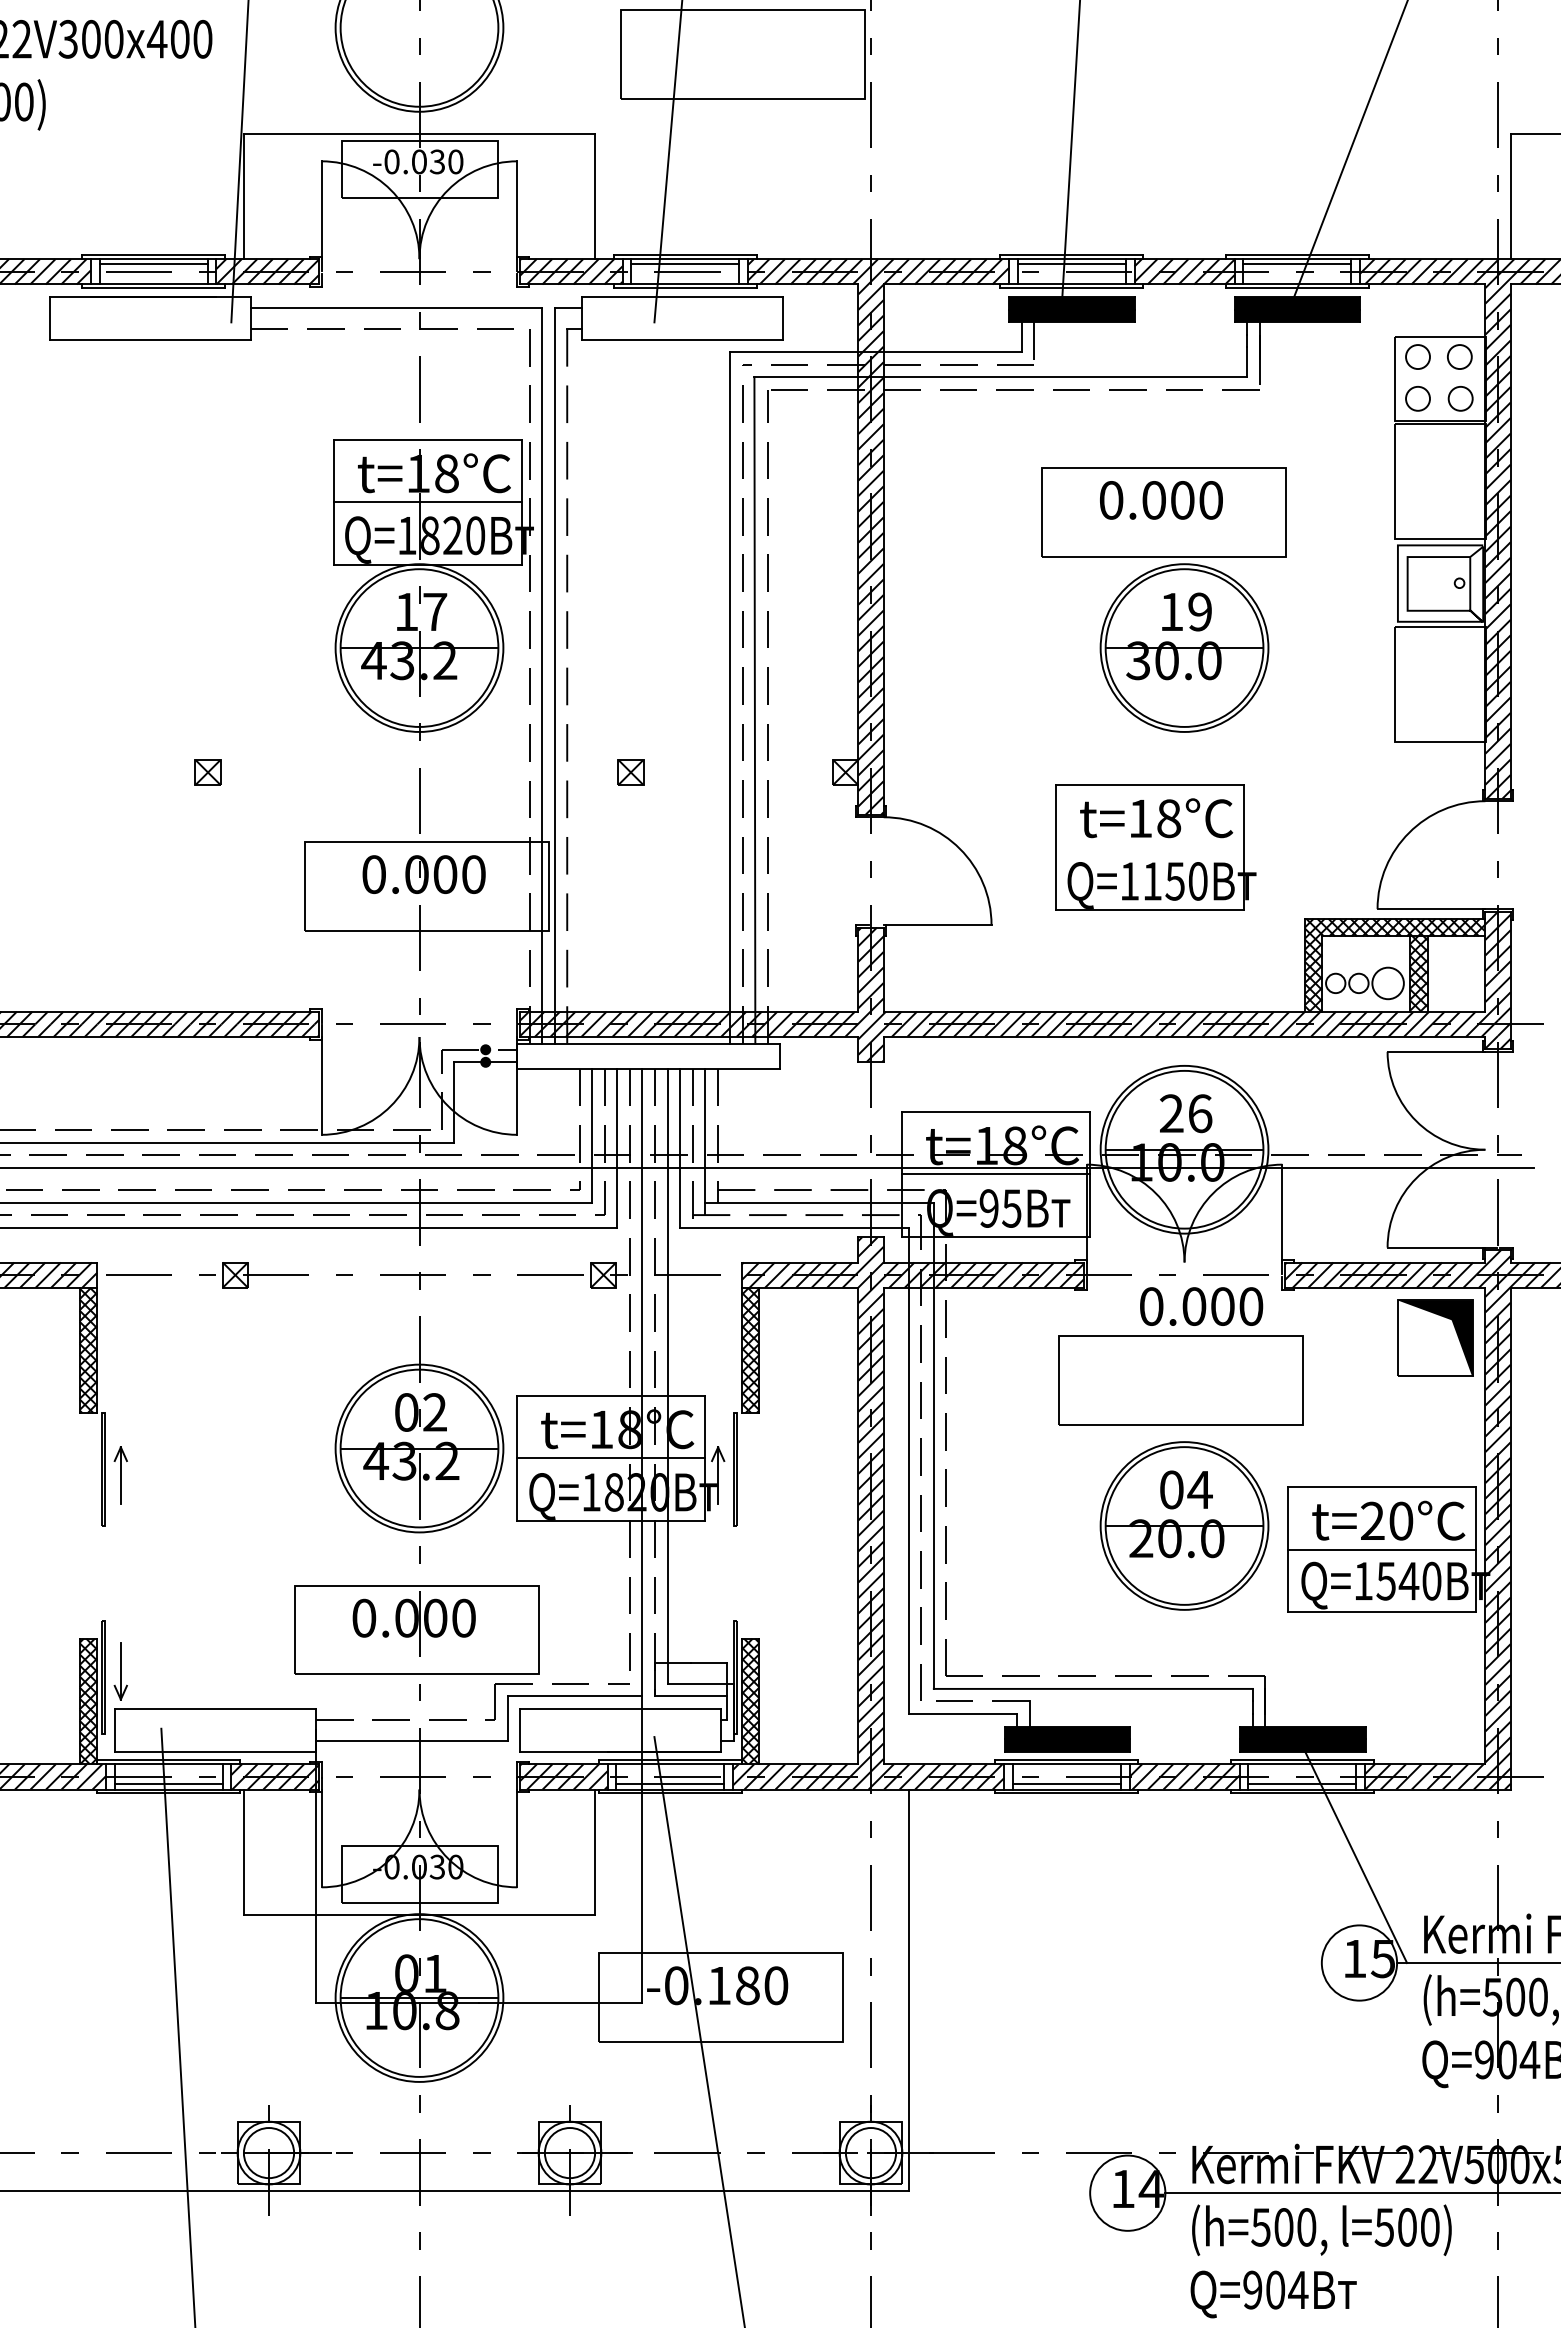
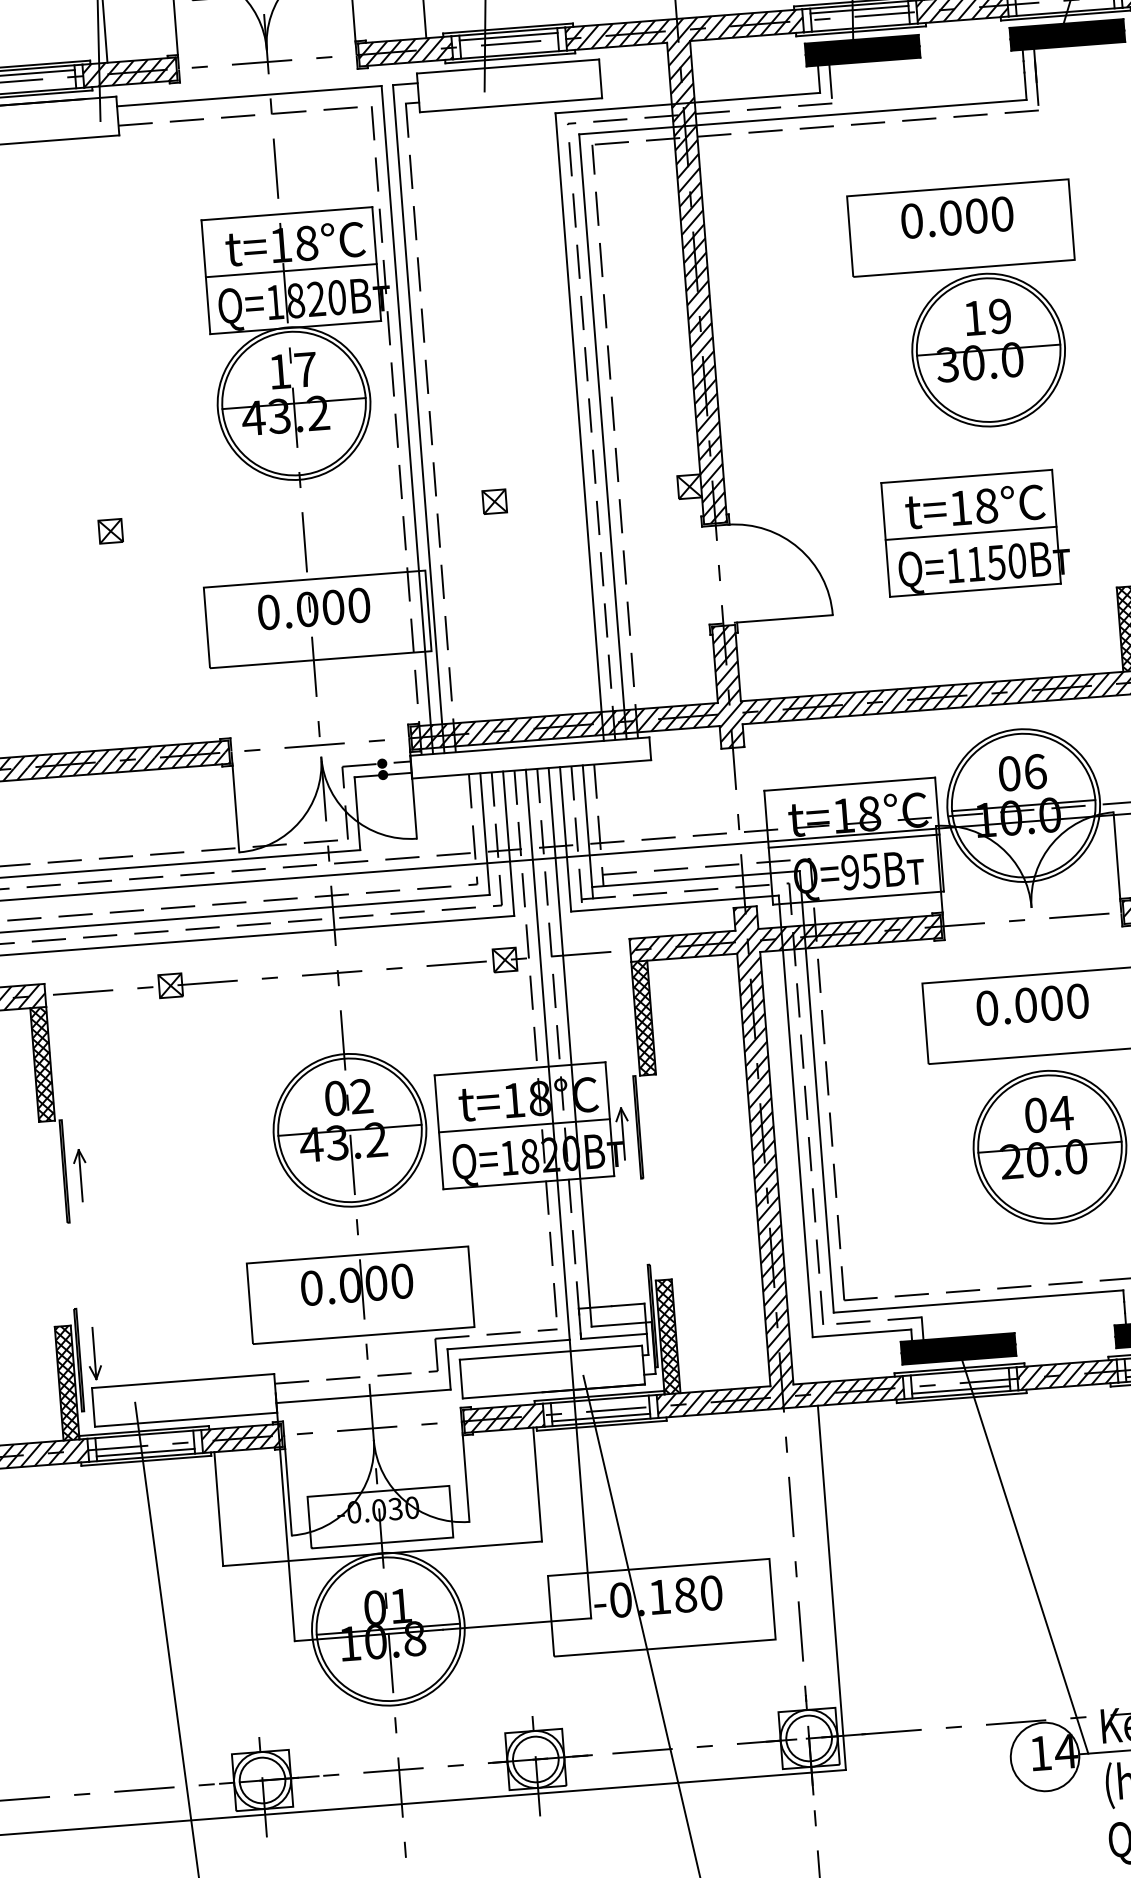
line: (1149, 847) -> (970, 533), added
text: (1171, 1113) -> (1009, 773), 26 -> 06
text: (1201, 1306) -> (1032, 1004), moved
line: (1121, 1966) -> (1023, 1551), added

